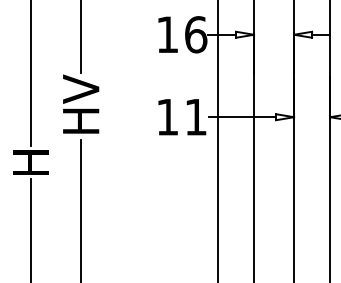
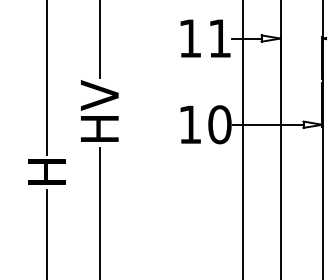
text: (196, 34) -> (220, 38), 16 -> 11
text: (196, 116) -> (220, 124), 11 -> 10

